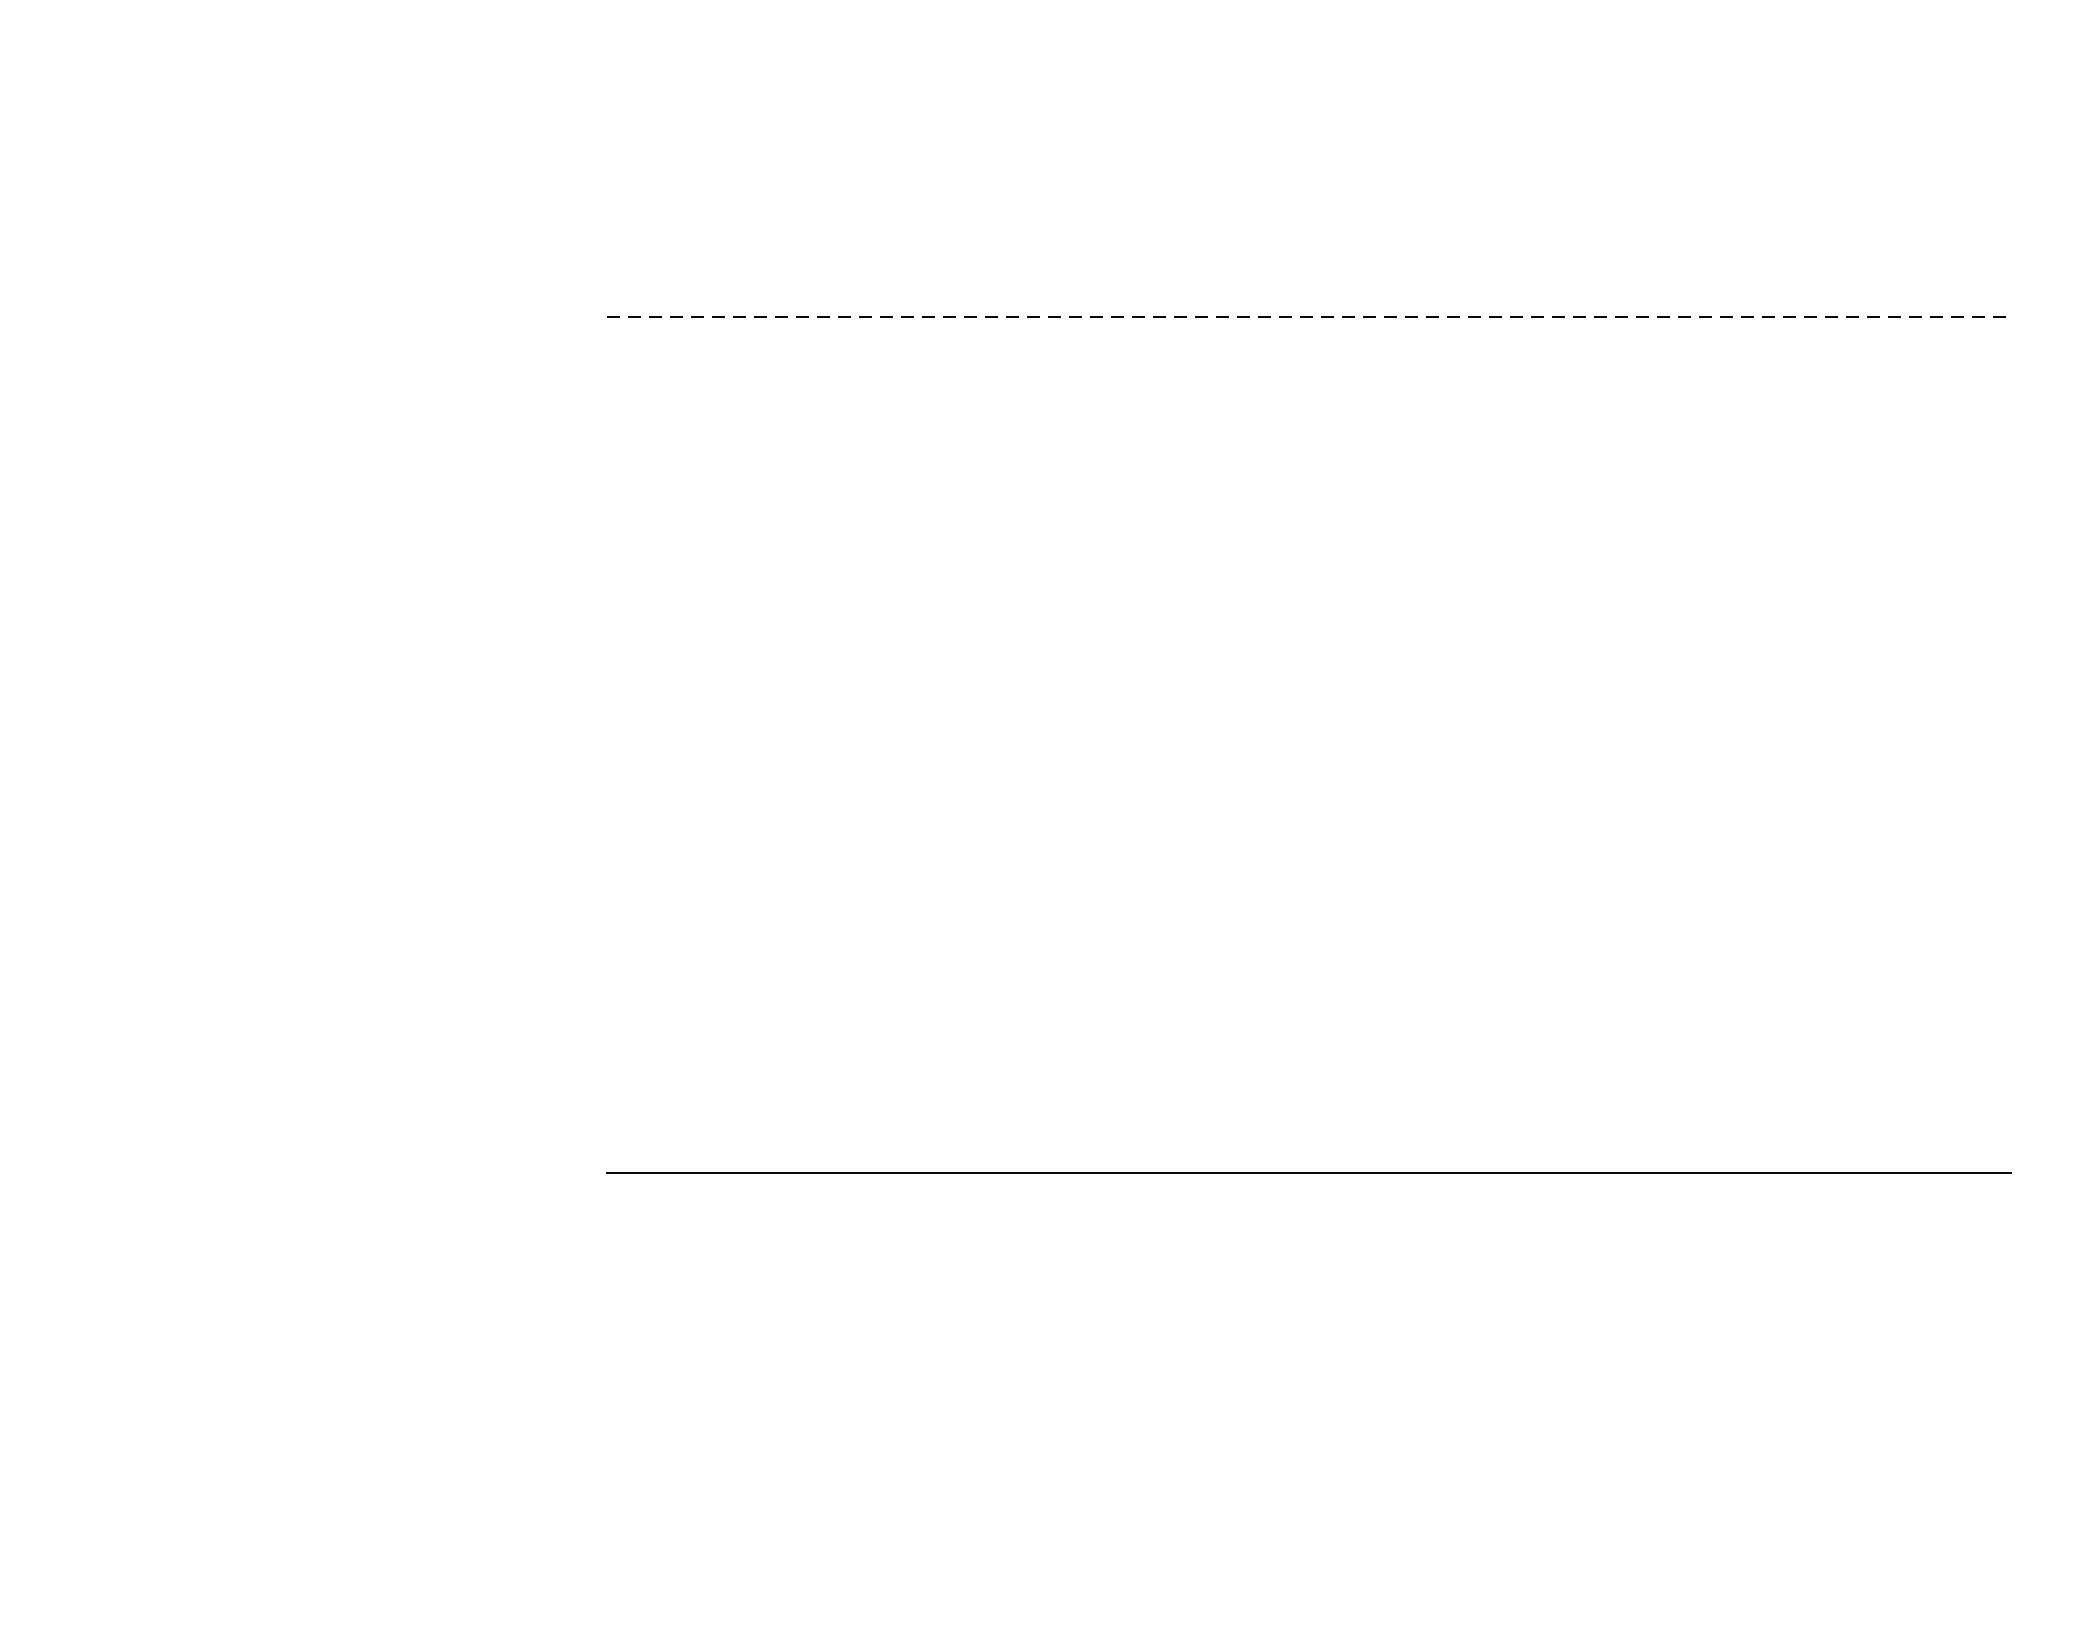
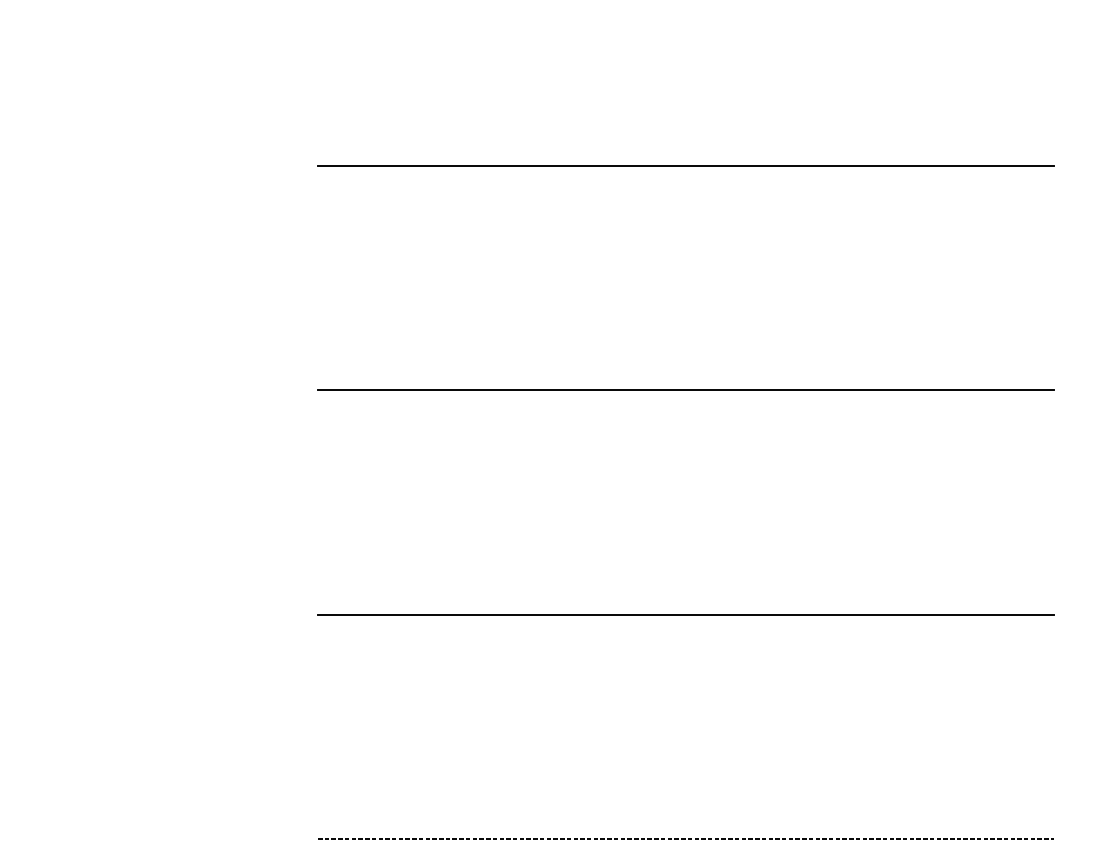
line: (1308, 317) -> (685, 166), dashed -> solid
line: (1308, 745) -> (685, 390), added
line: (1308, 1600) -> (685, 838), added

